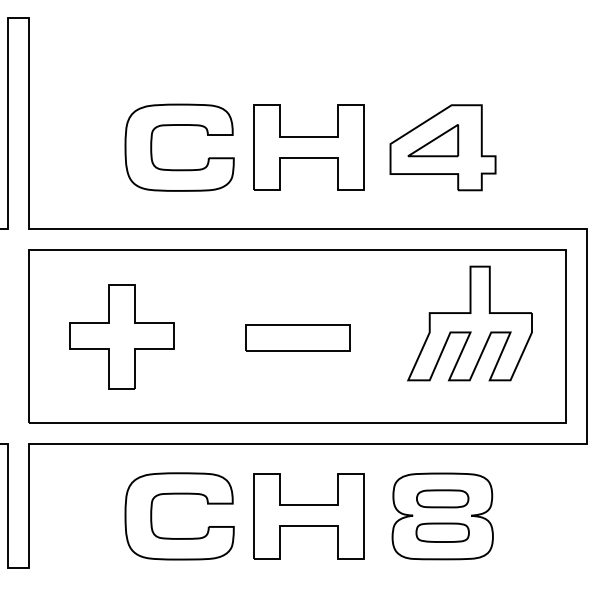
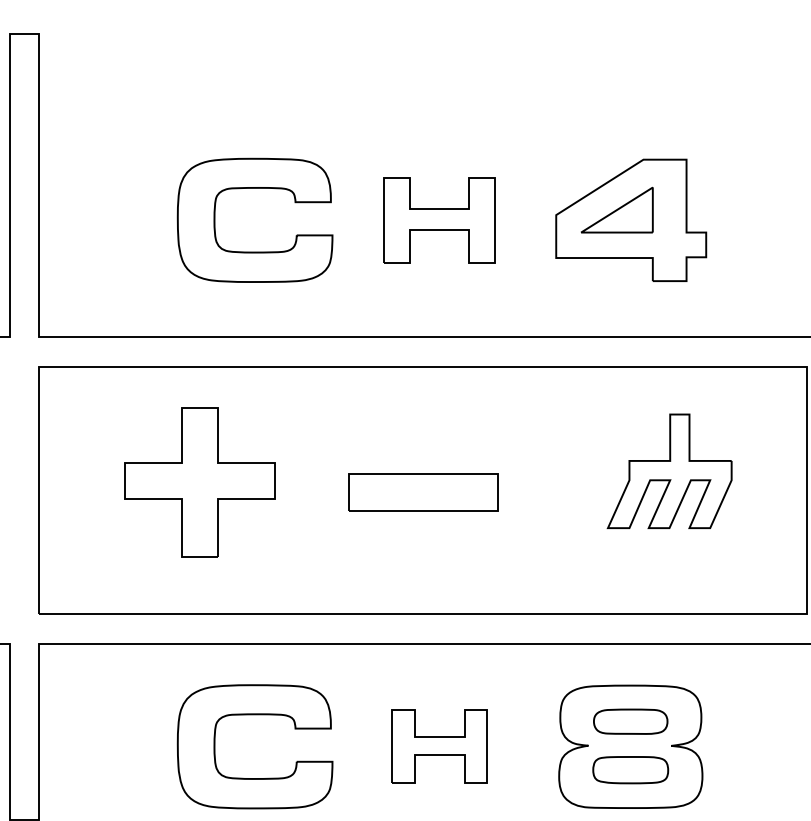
part: (308, 147) -> (439, 220), size x0.7
part: (469, 323) -> (668, 471), size x0.7
part: (121, 336) -> (199, 481), moved
part: (308, 516) -> (439, 746), size x0.6

